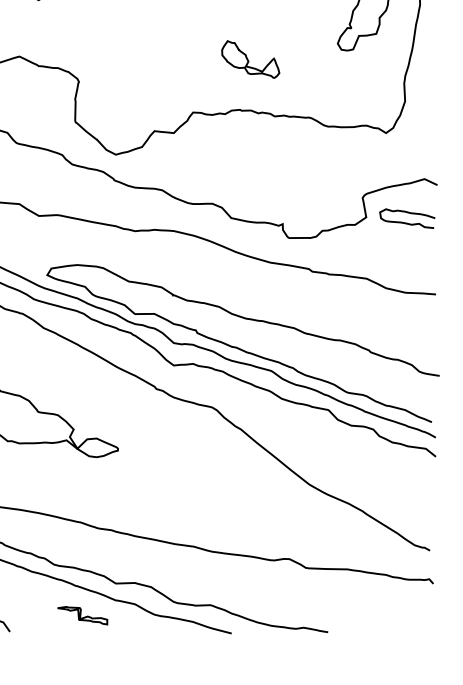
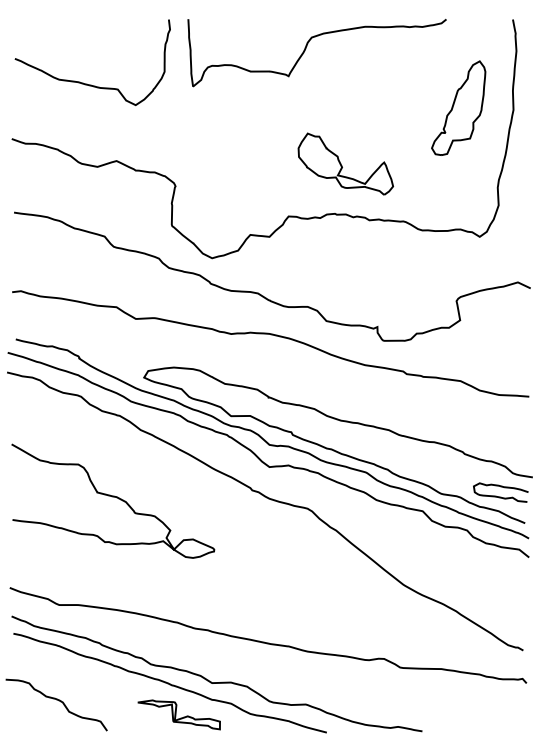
part: (250, 59) -> (345, 163), size x1.67
curve: (406, 222) -> (500, 496), moved
part: (81, 615) -> (178, 714), size x1.67

